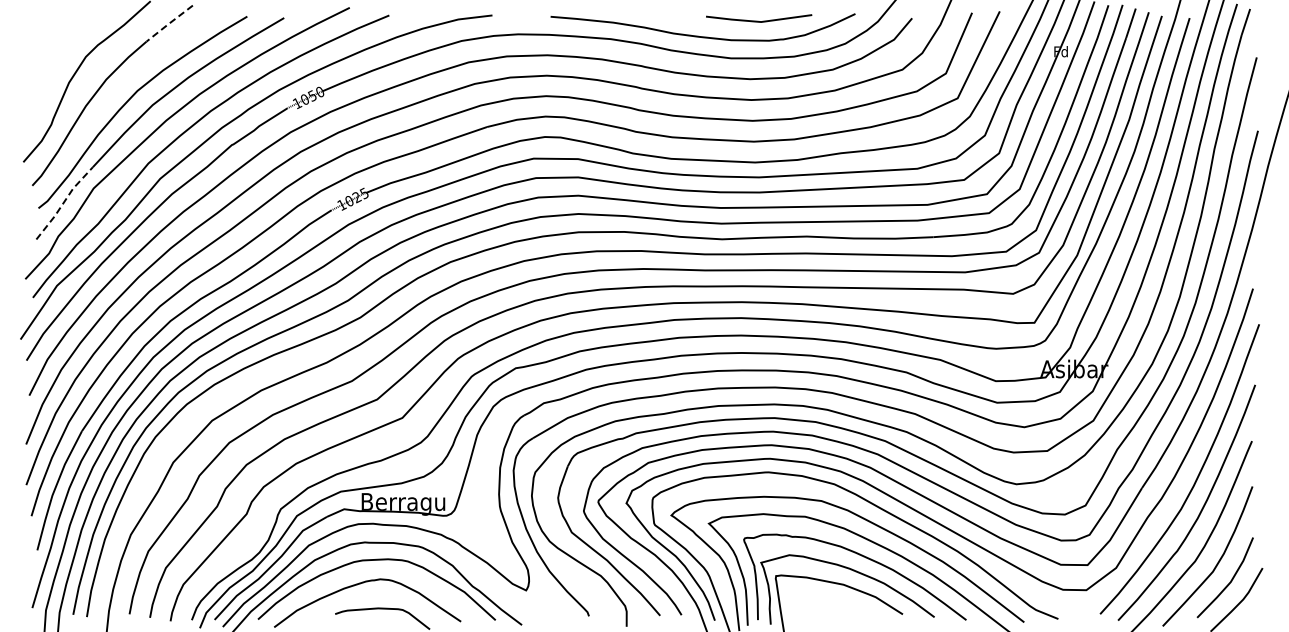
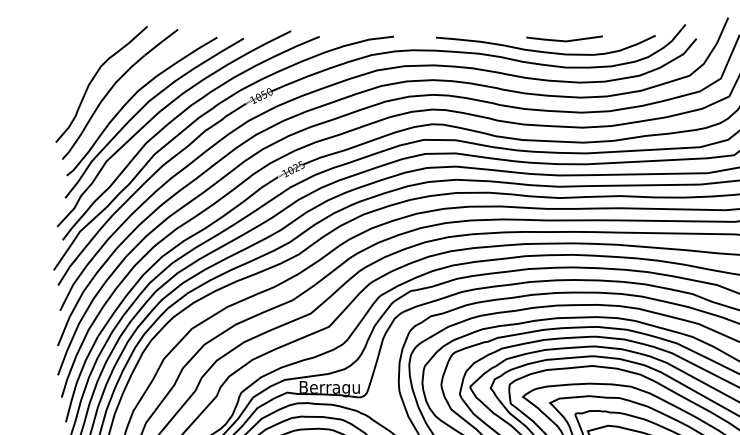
line: (758, 20) -> (564, 40), moved
line: (168, 24) -> (160, 43), dashed -> solid
line: (63, 202) -> (84, 171), dashed -> solid

